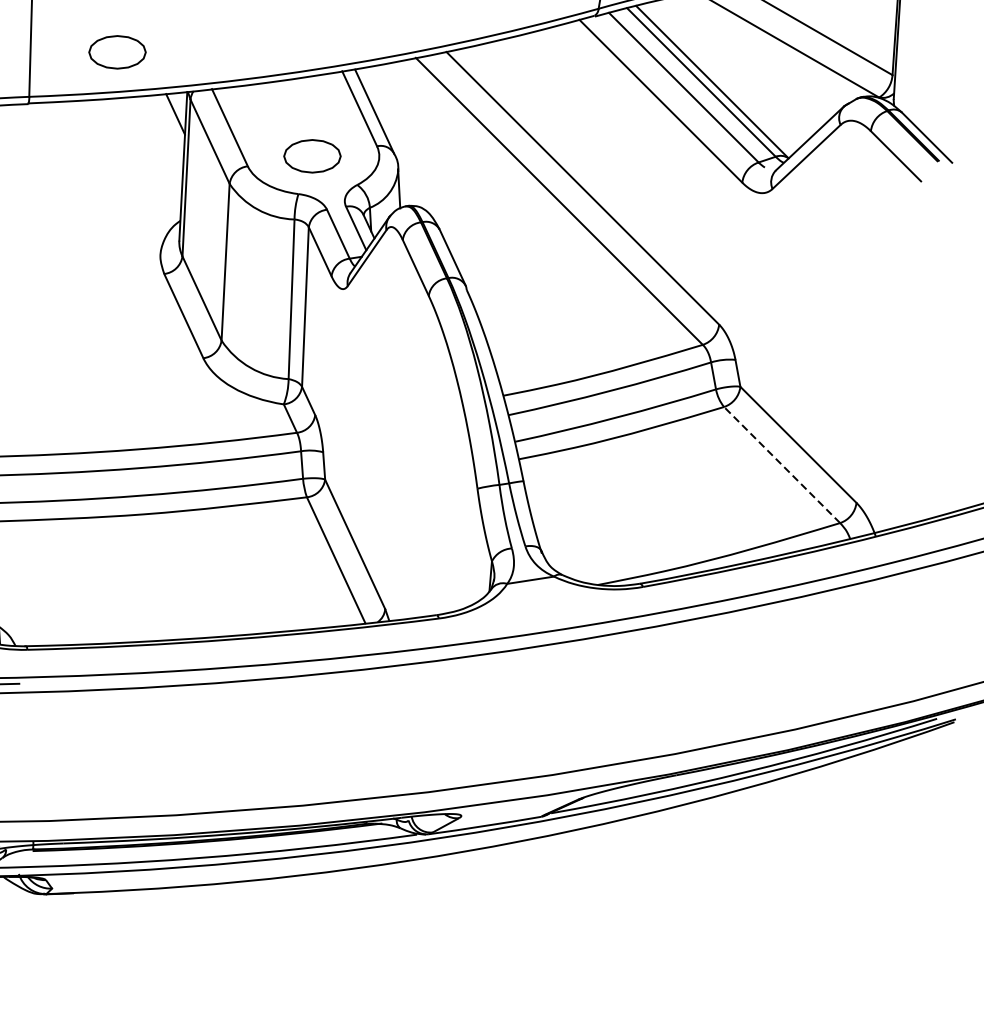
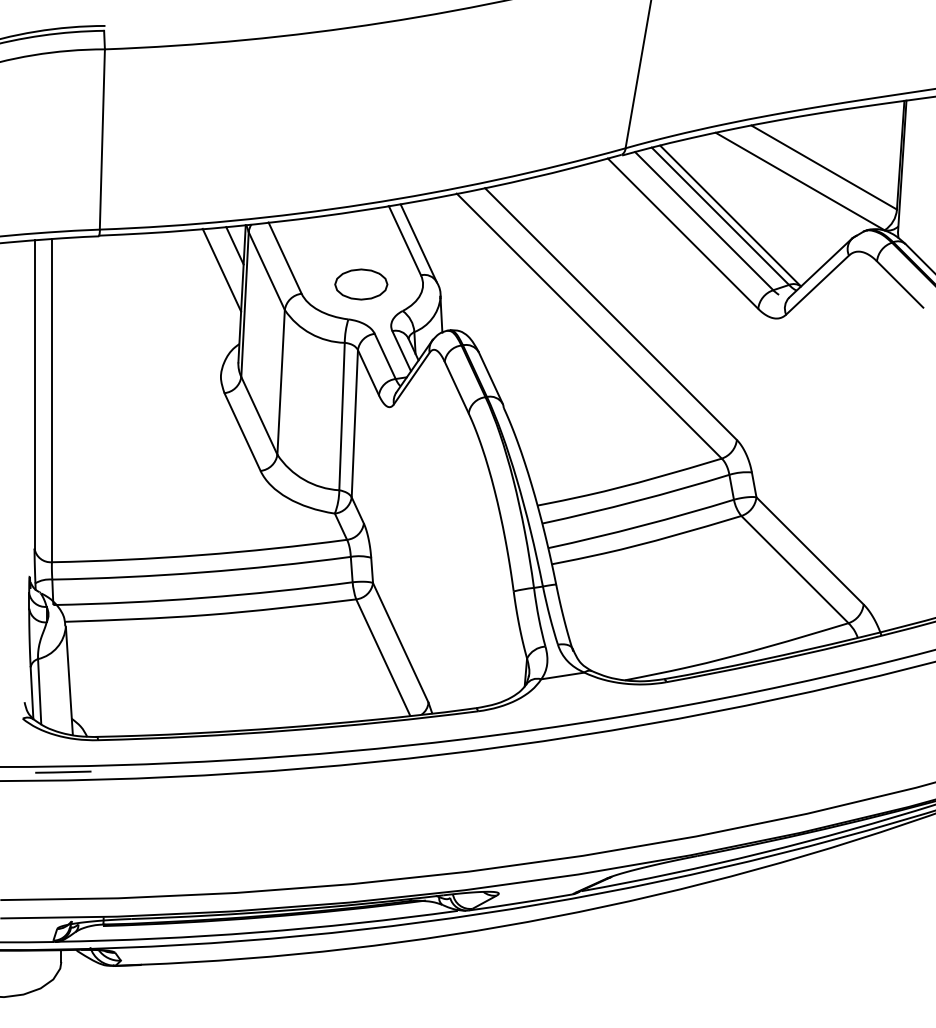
part: (117, 52) -> (181, 188), removed
line: (161, 140) -> (221, 269), added
line: (781, 464) -> (794, 569), dashed -> solid

